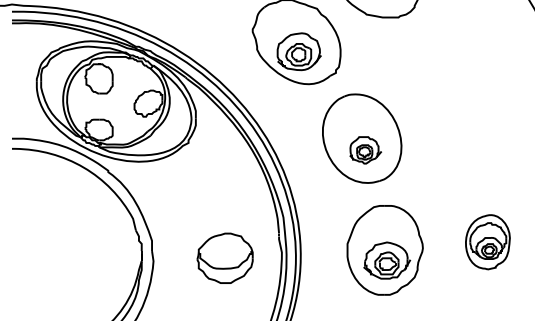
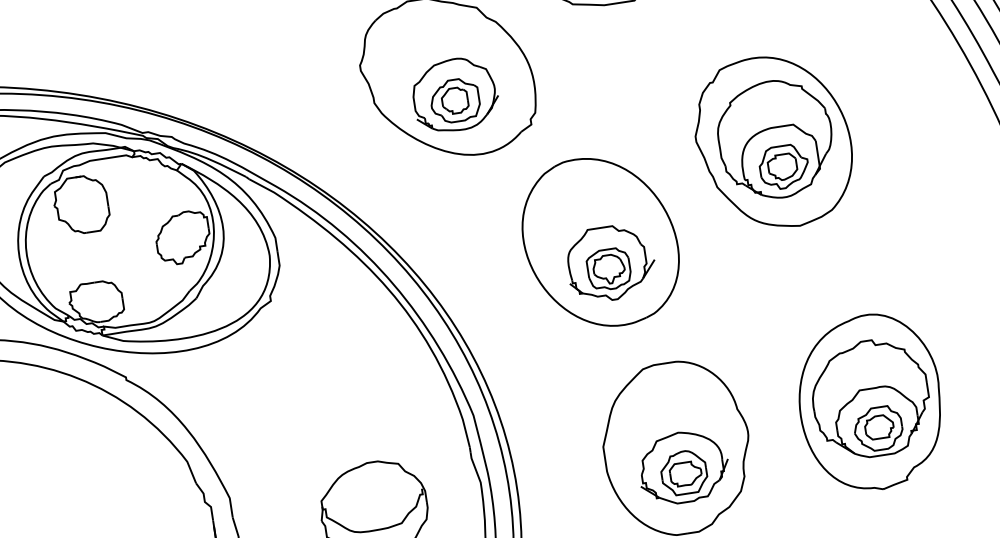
part: (458, 100) -> (772, 141), added
part: (365, 150) -> (610, 263), size x1.43
part: (487, 242) -> (869, 403), size x1.67

